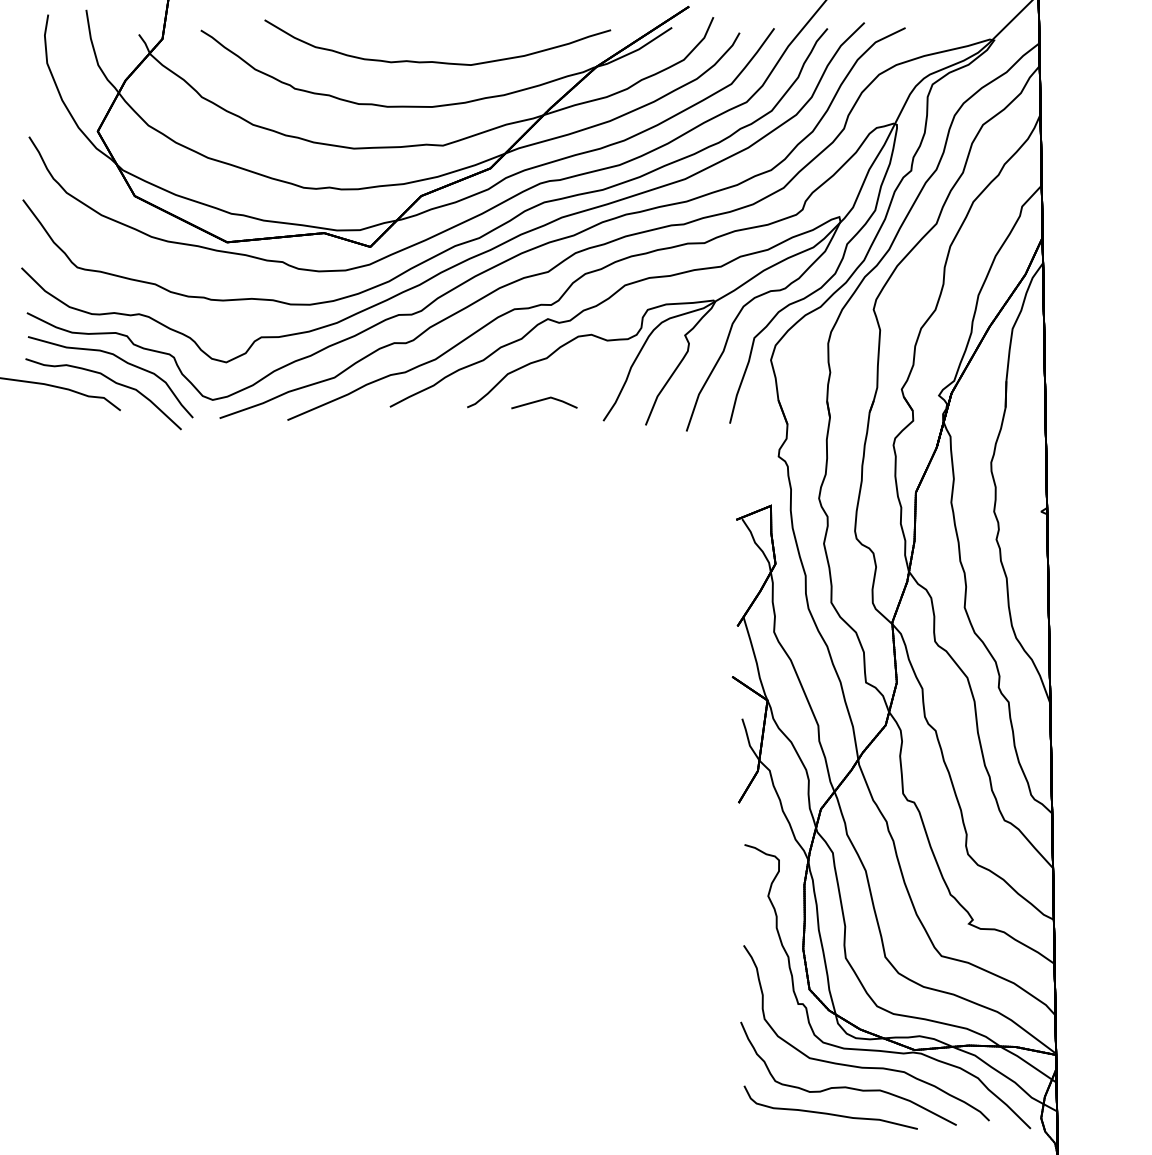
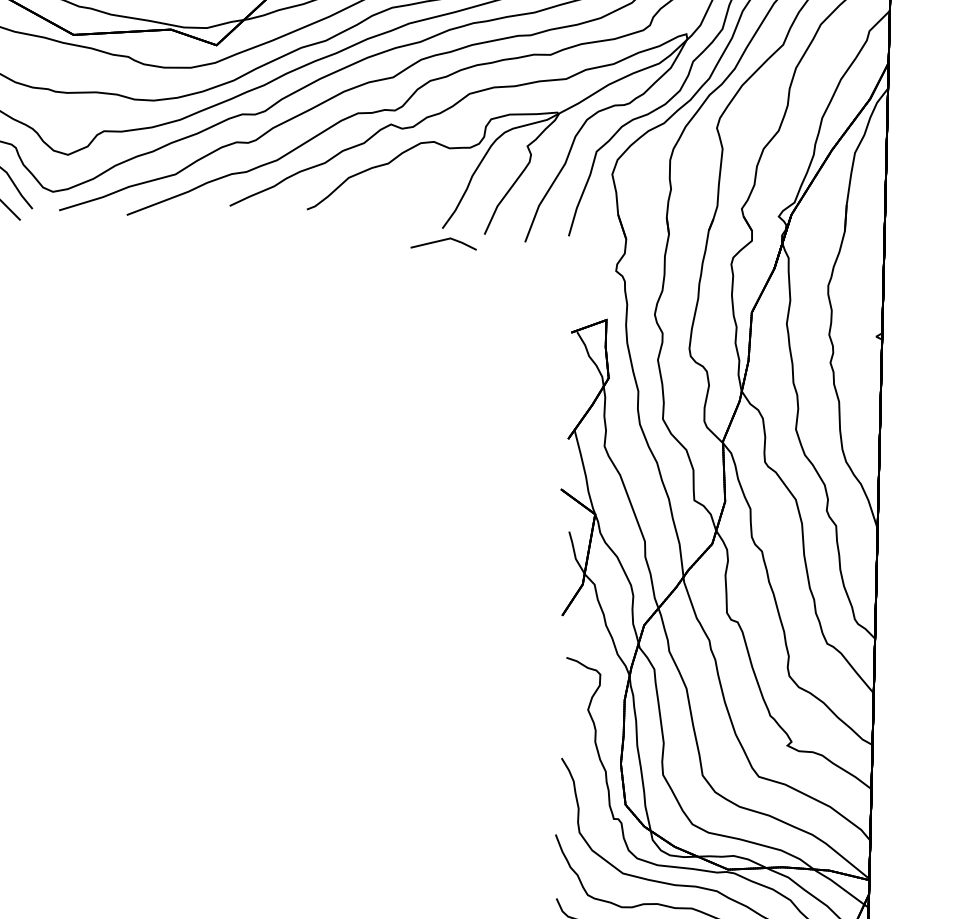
part: (544, 402) -> (443, 243), moved

